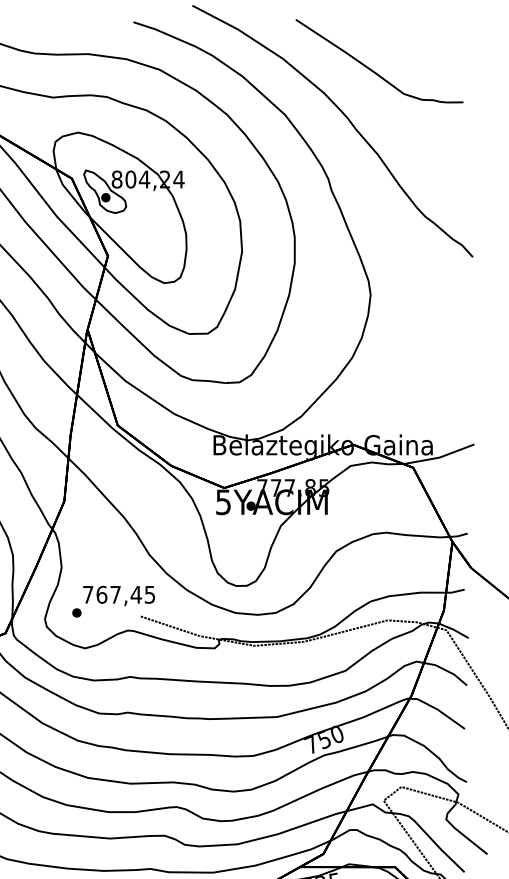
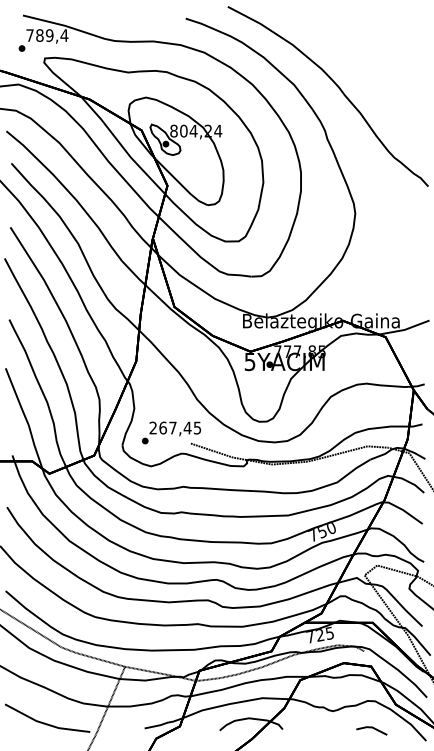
curve: (375, 70) -> (358, 53), removed
text: (87, 594) -> (152, 427), 767,45 -> 267,45

